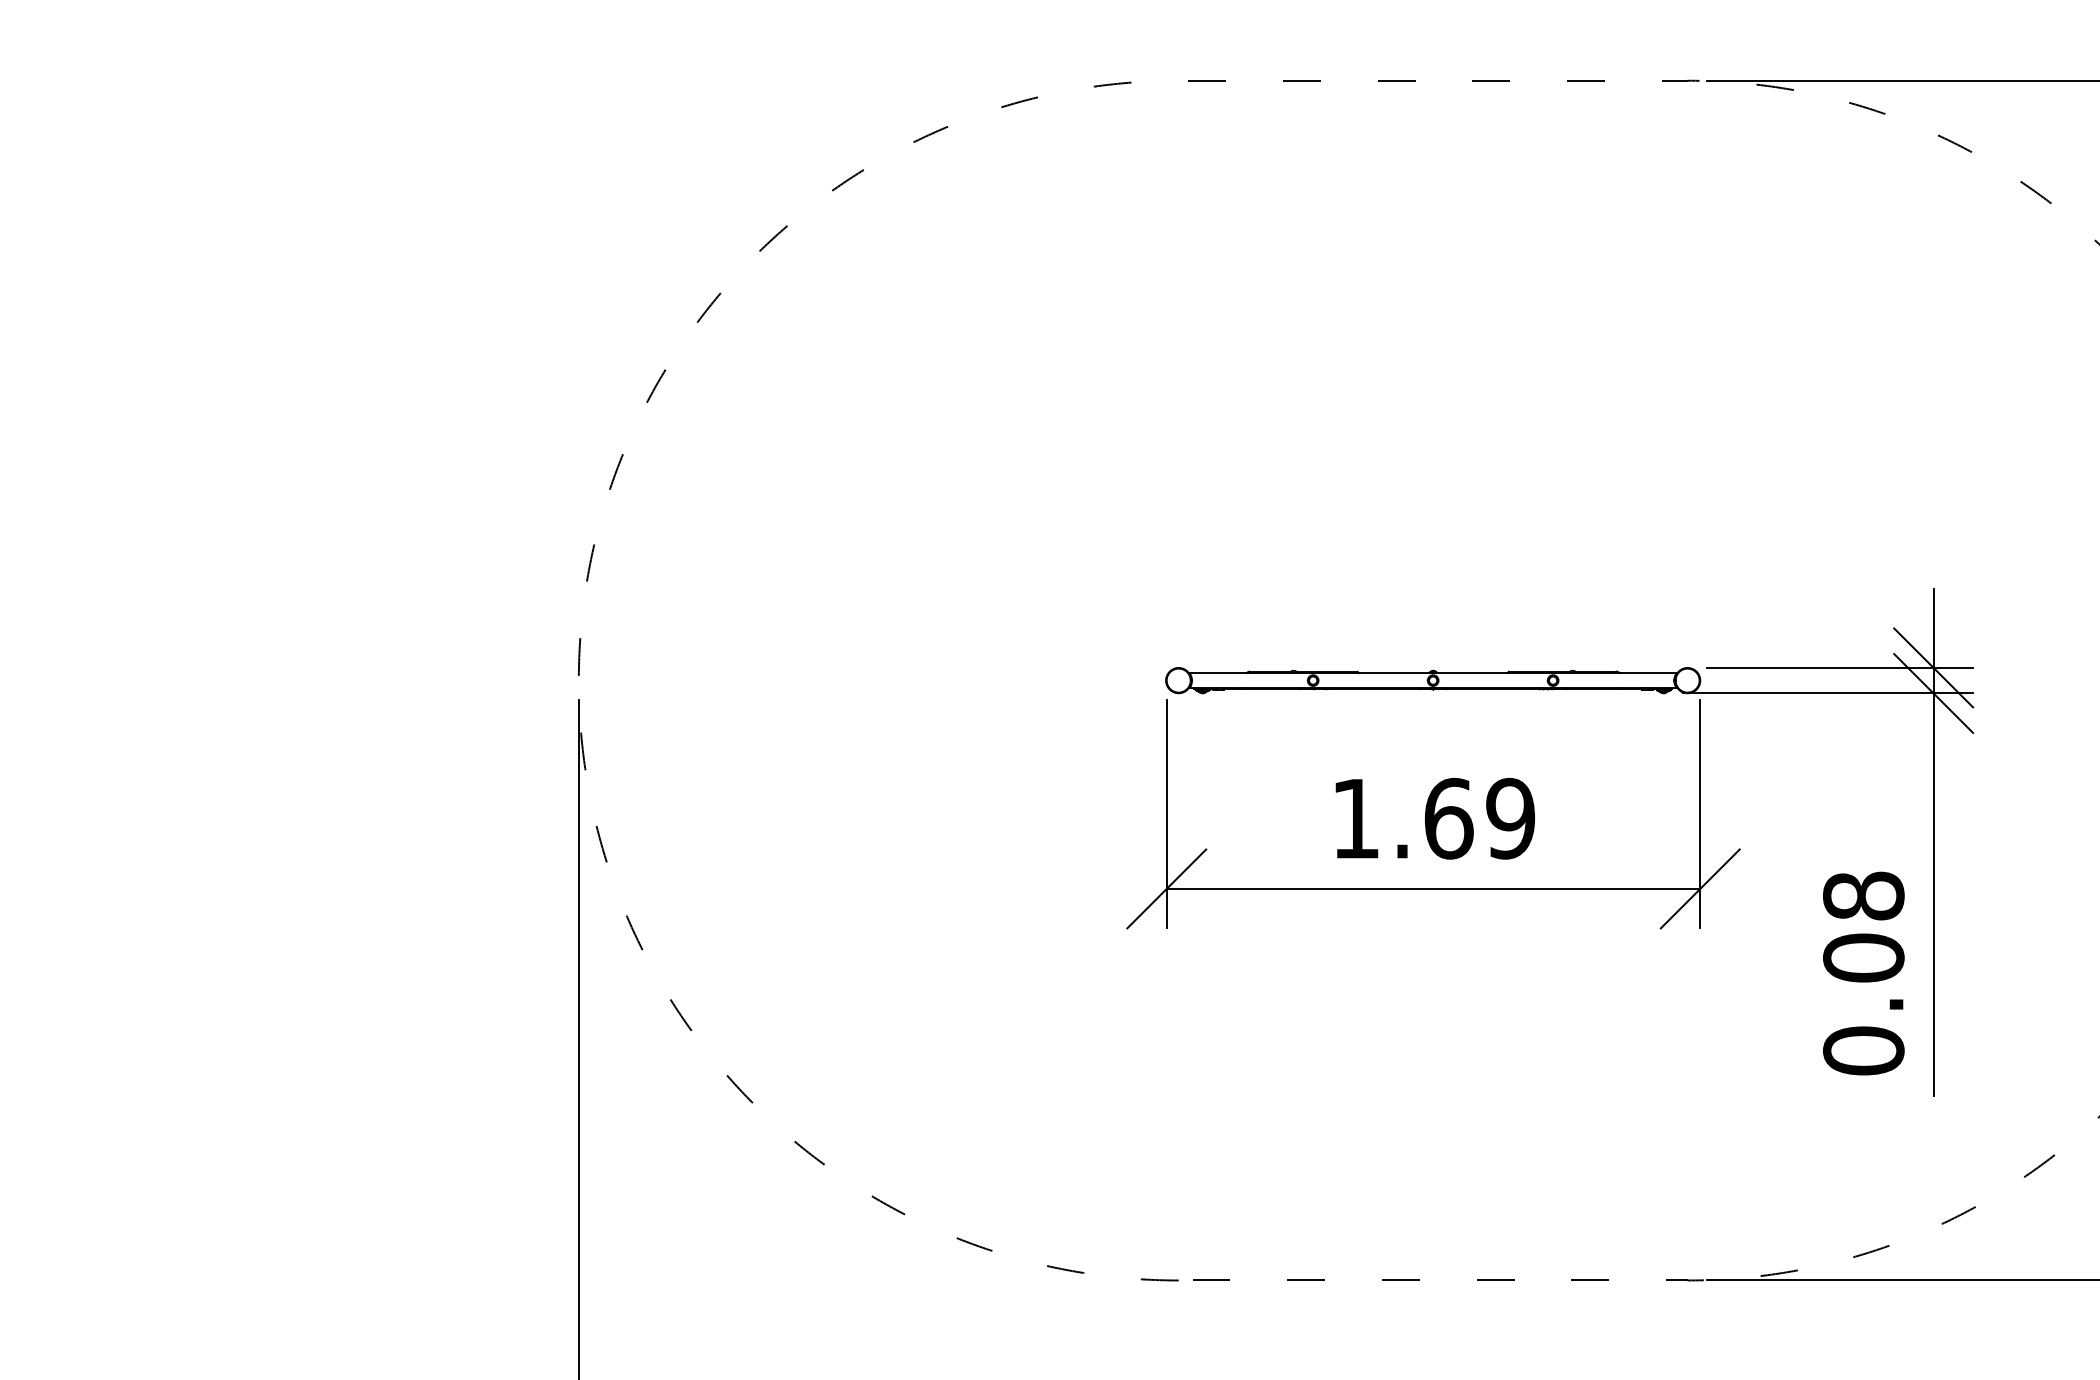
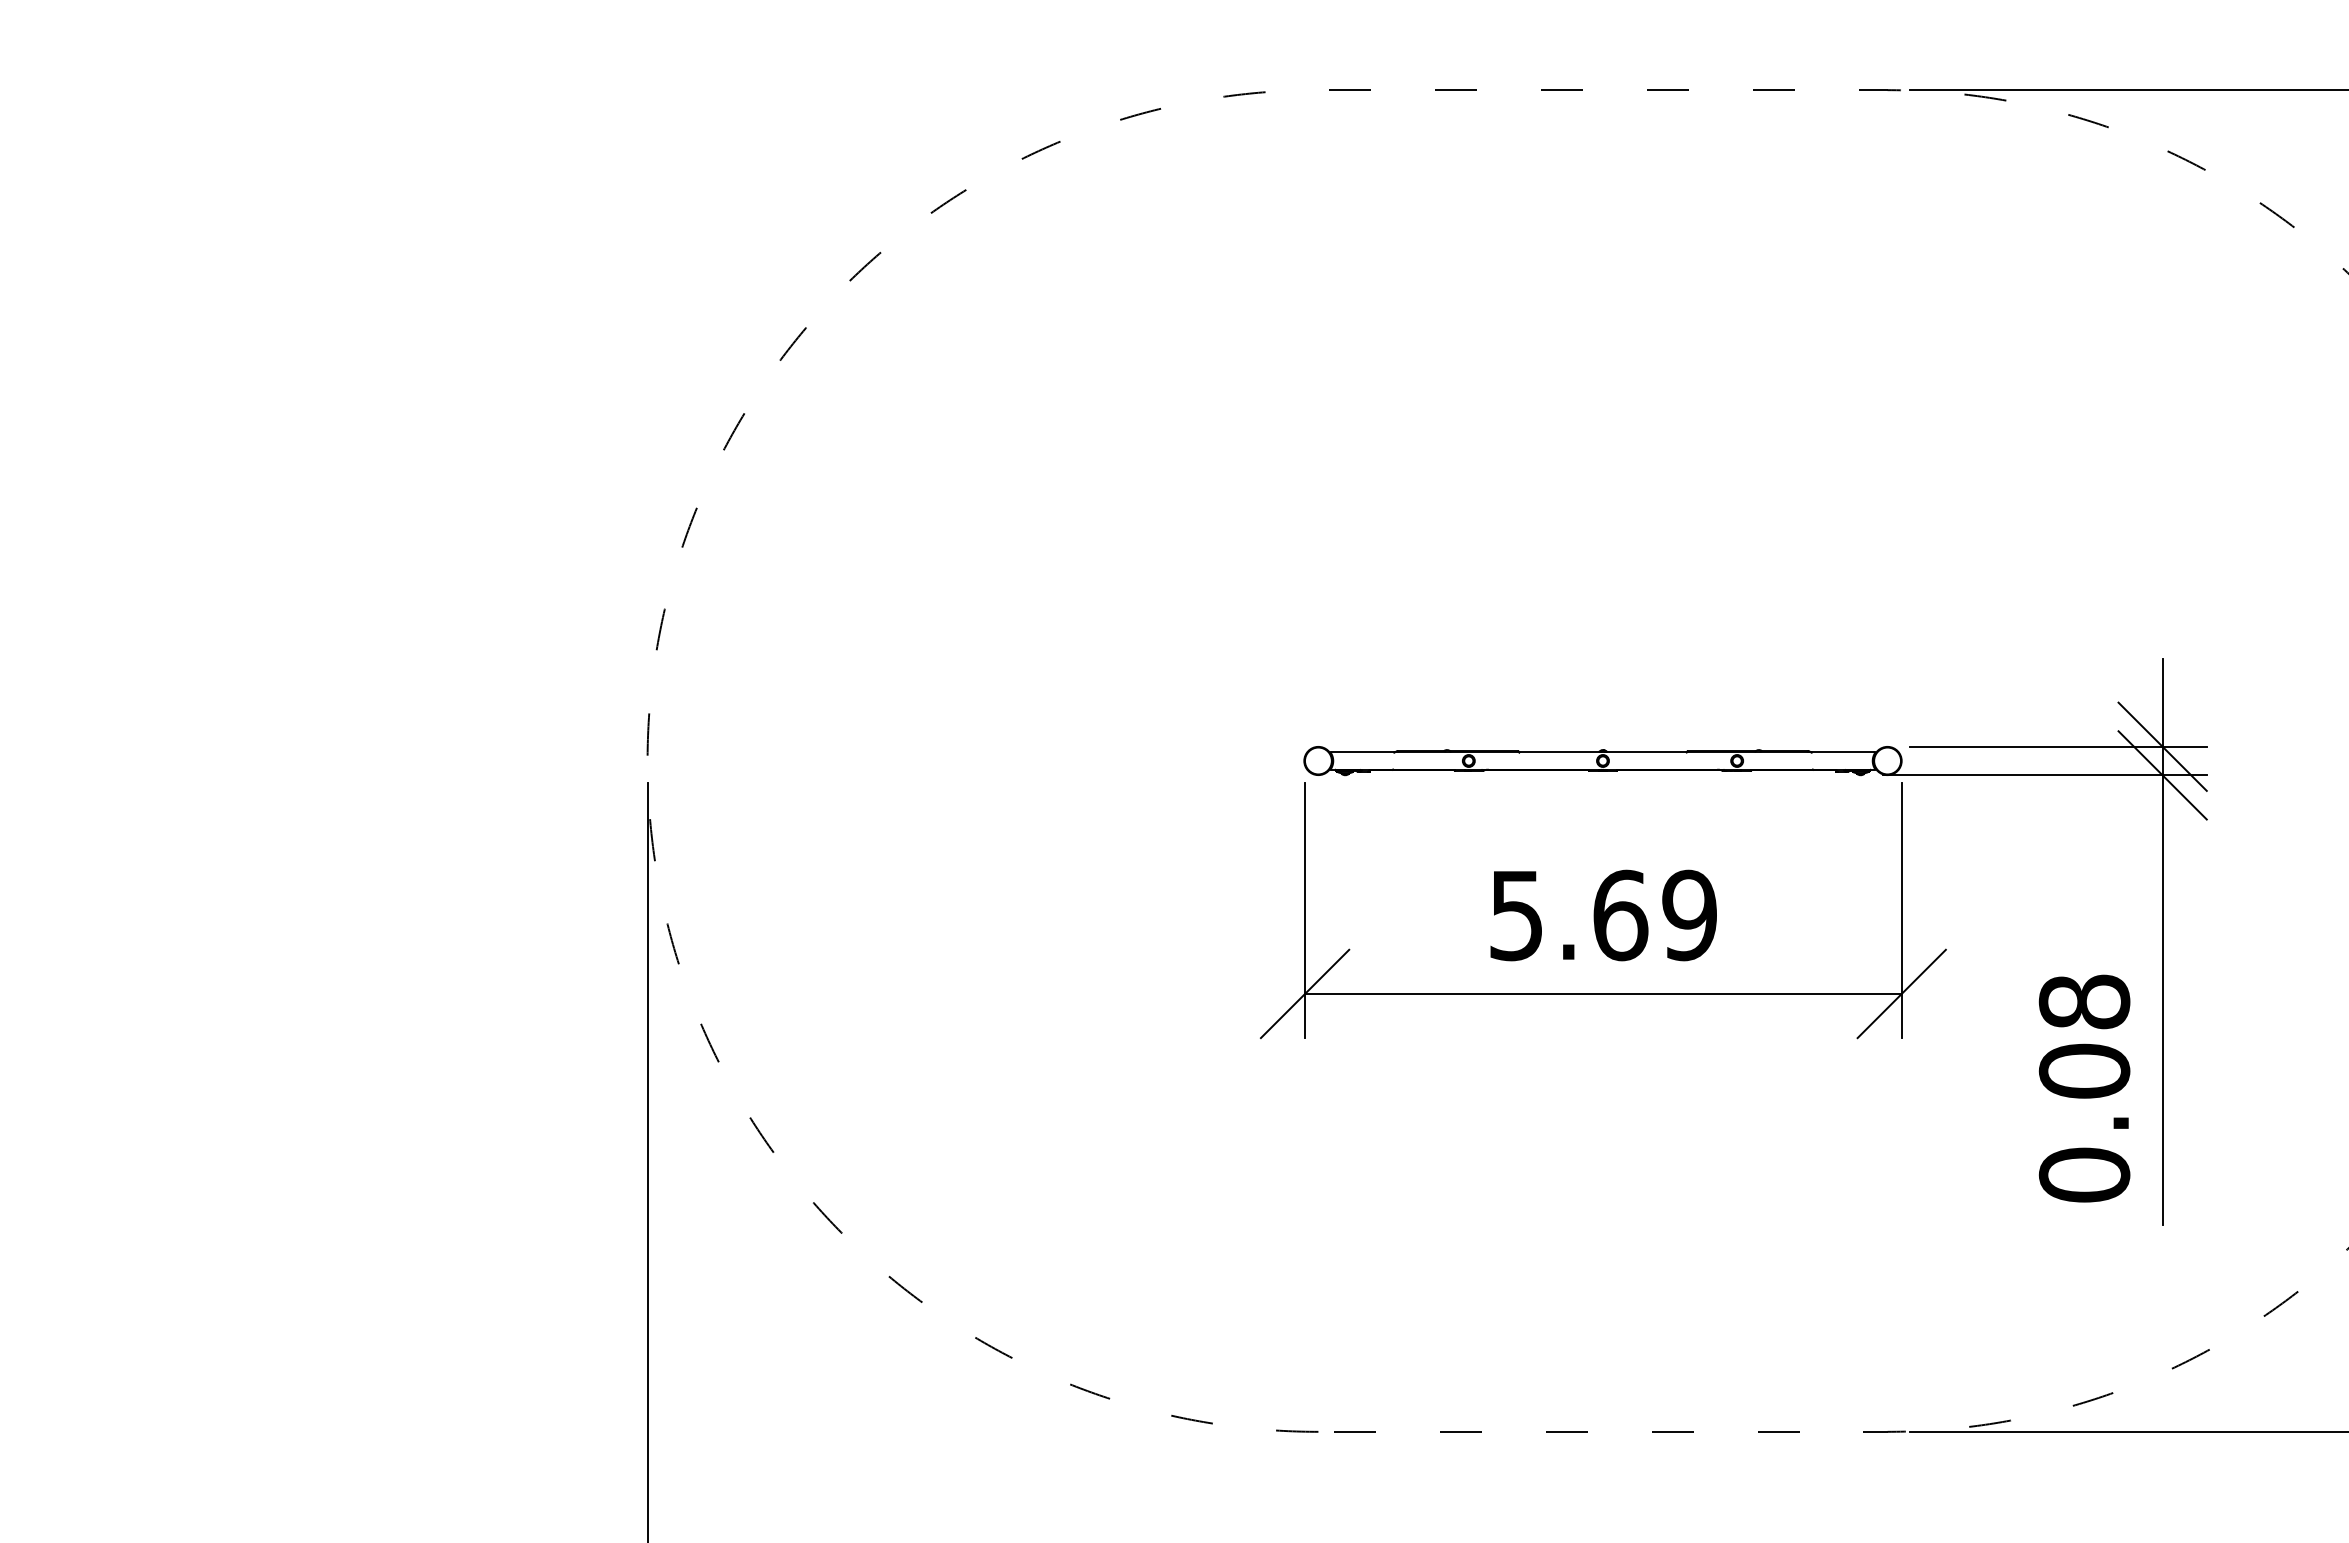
text: (1354, 819) -> (1515, 916), 1.69 -> 5.69

